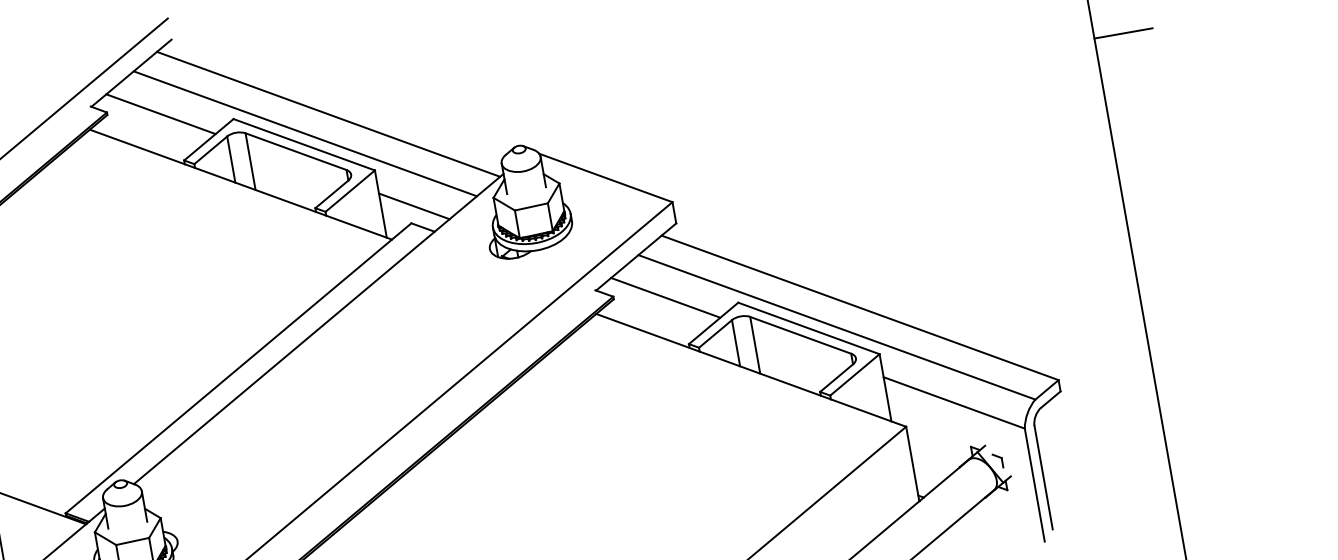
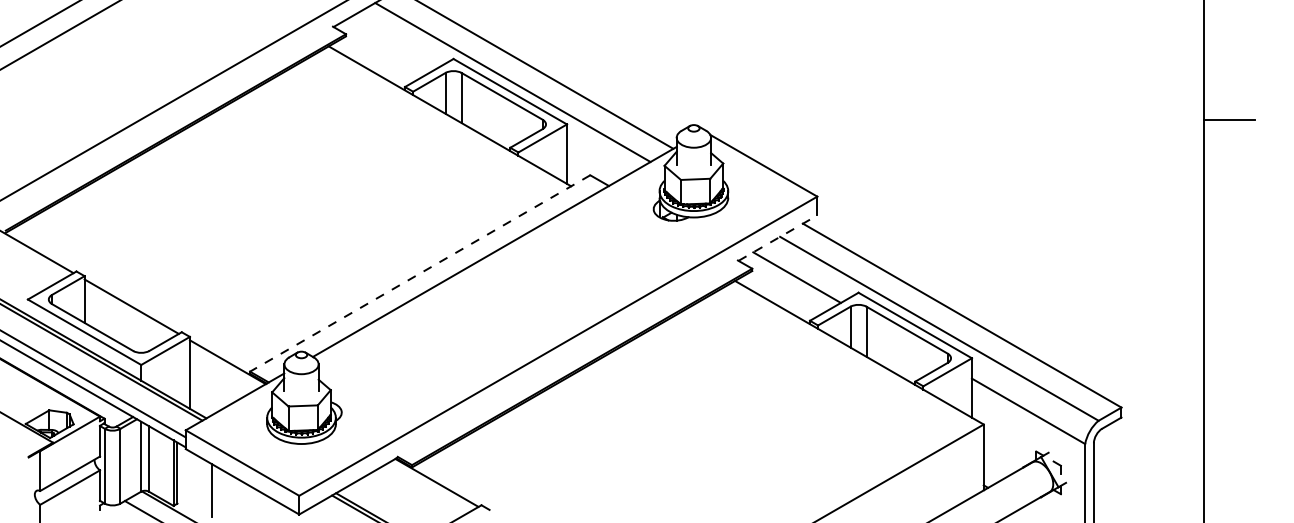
line: (160, 113) -> (391, 43), removed
line: (414, 205) -> (595, 160), removed
line: (636, 256) -> (778, 237), solid -> dashed
line: (237, 368) -> (419, 273), solid -> dashed

